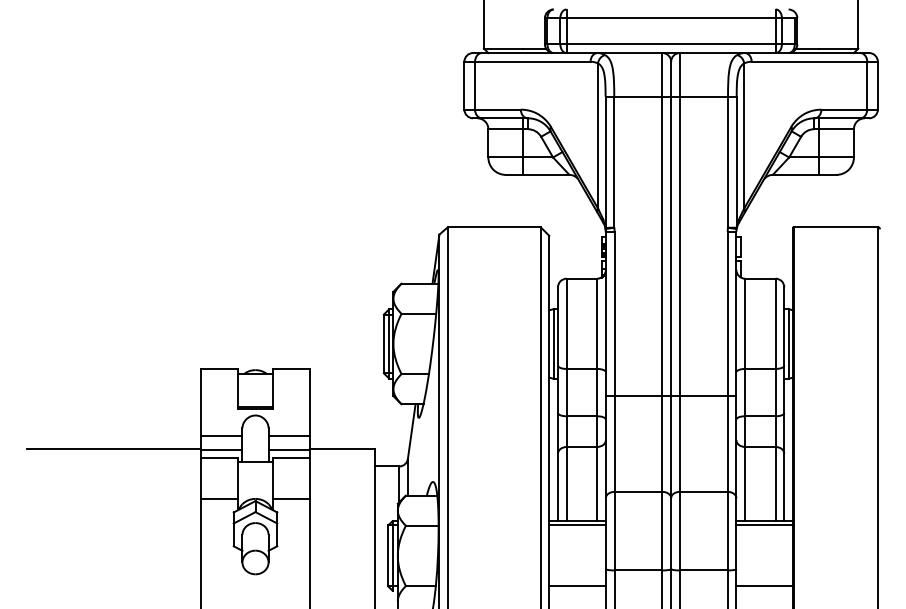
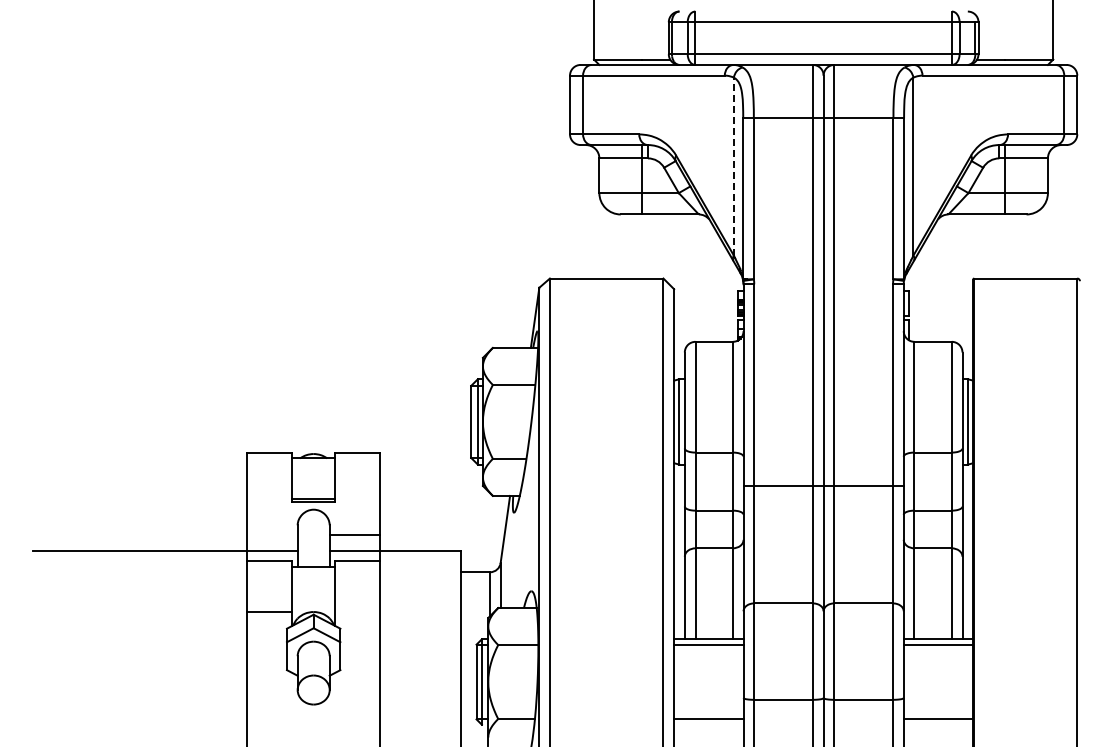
line: (597, 135) -> (733, 166), solid -> dashed
line: (221, 435) -> (271, 534), removed
line: (291, 499) -> (357, 612), removed

